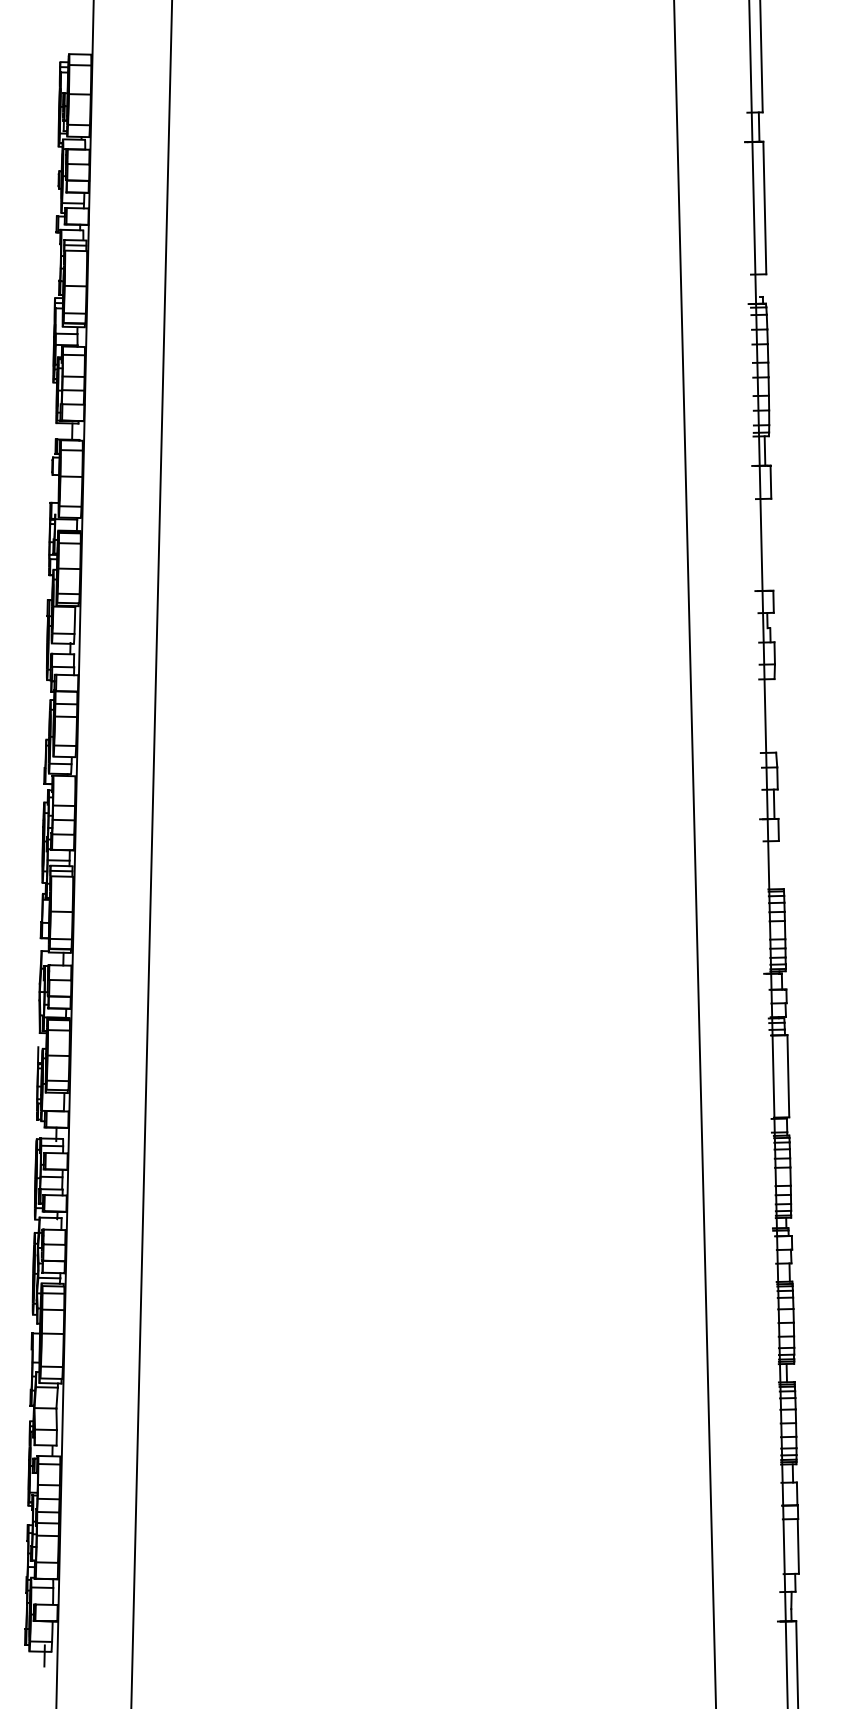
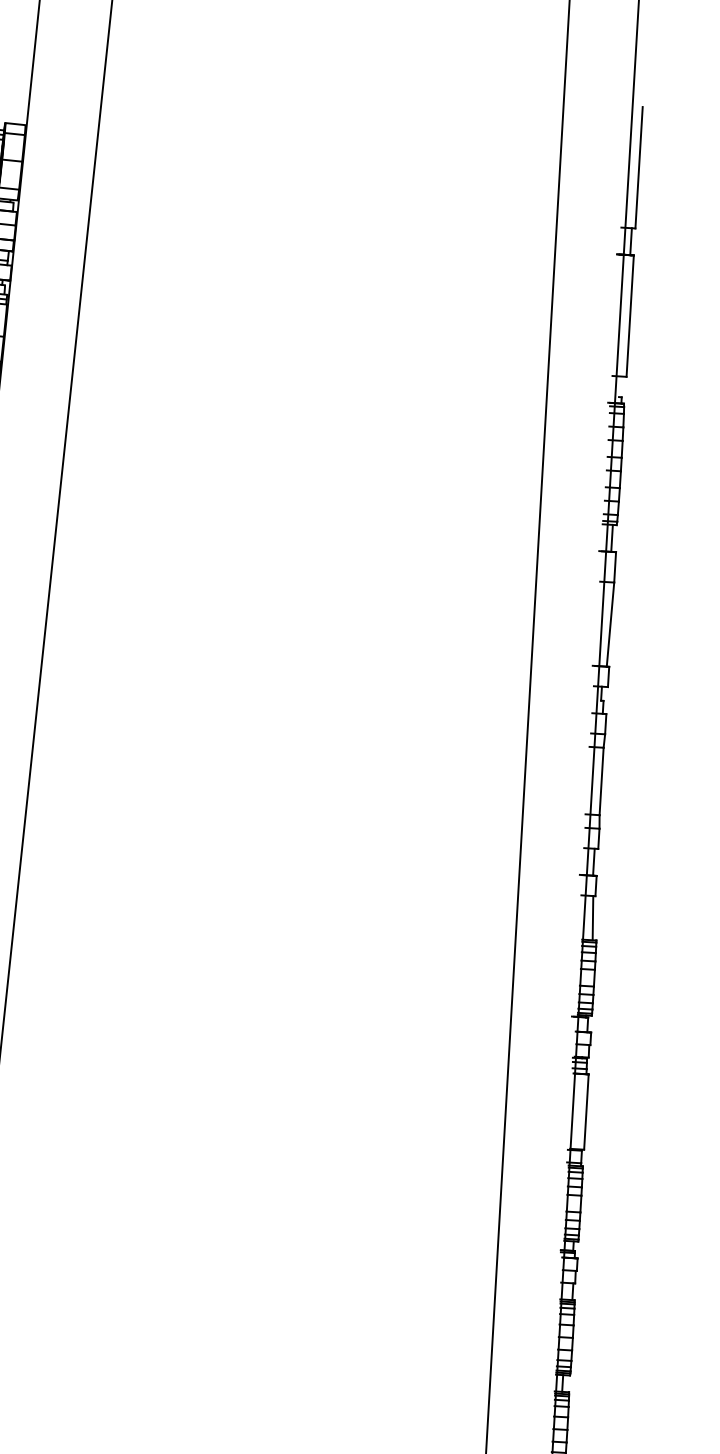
line: (770, 544) -> (610, 624), added
line: (775, 715) -> (601, 781), added
line: (777, 865) -> (592, 918), added

